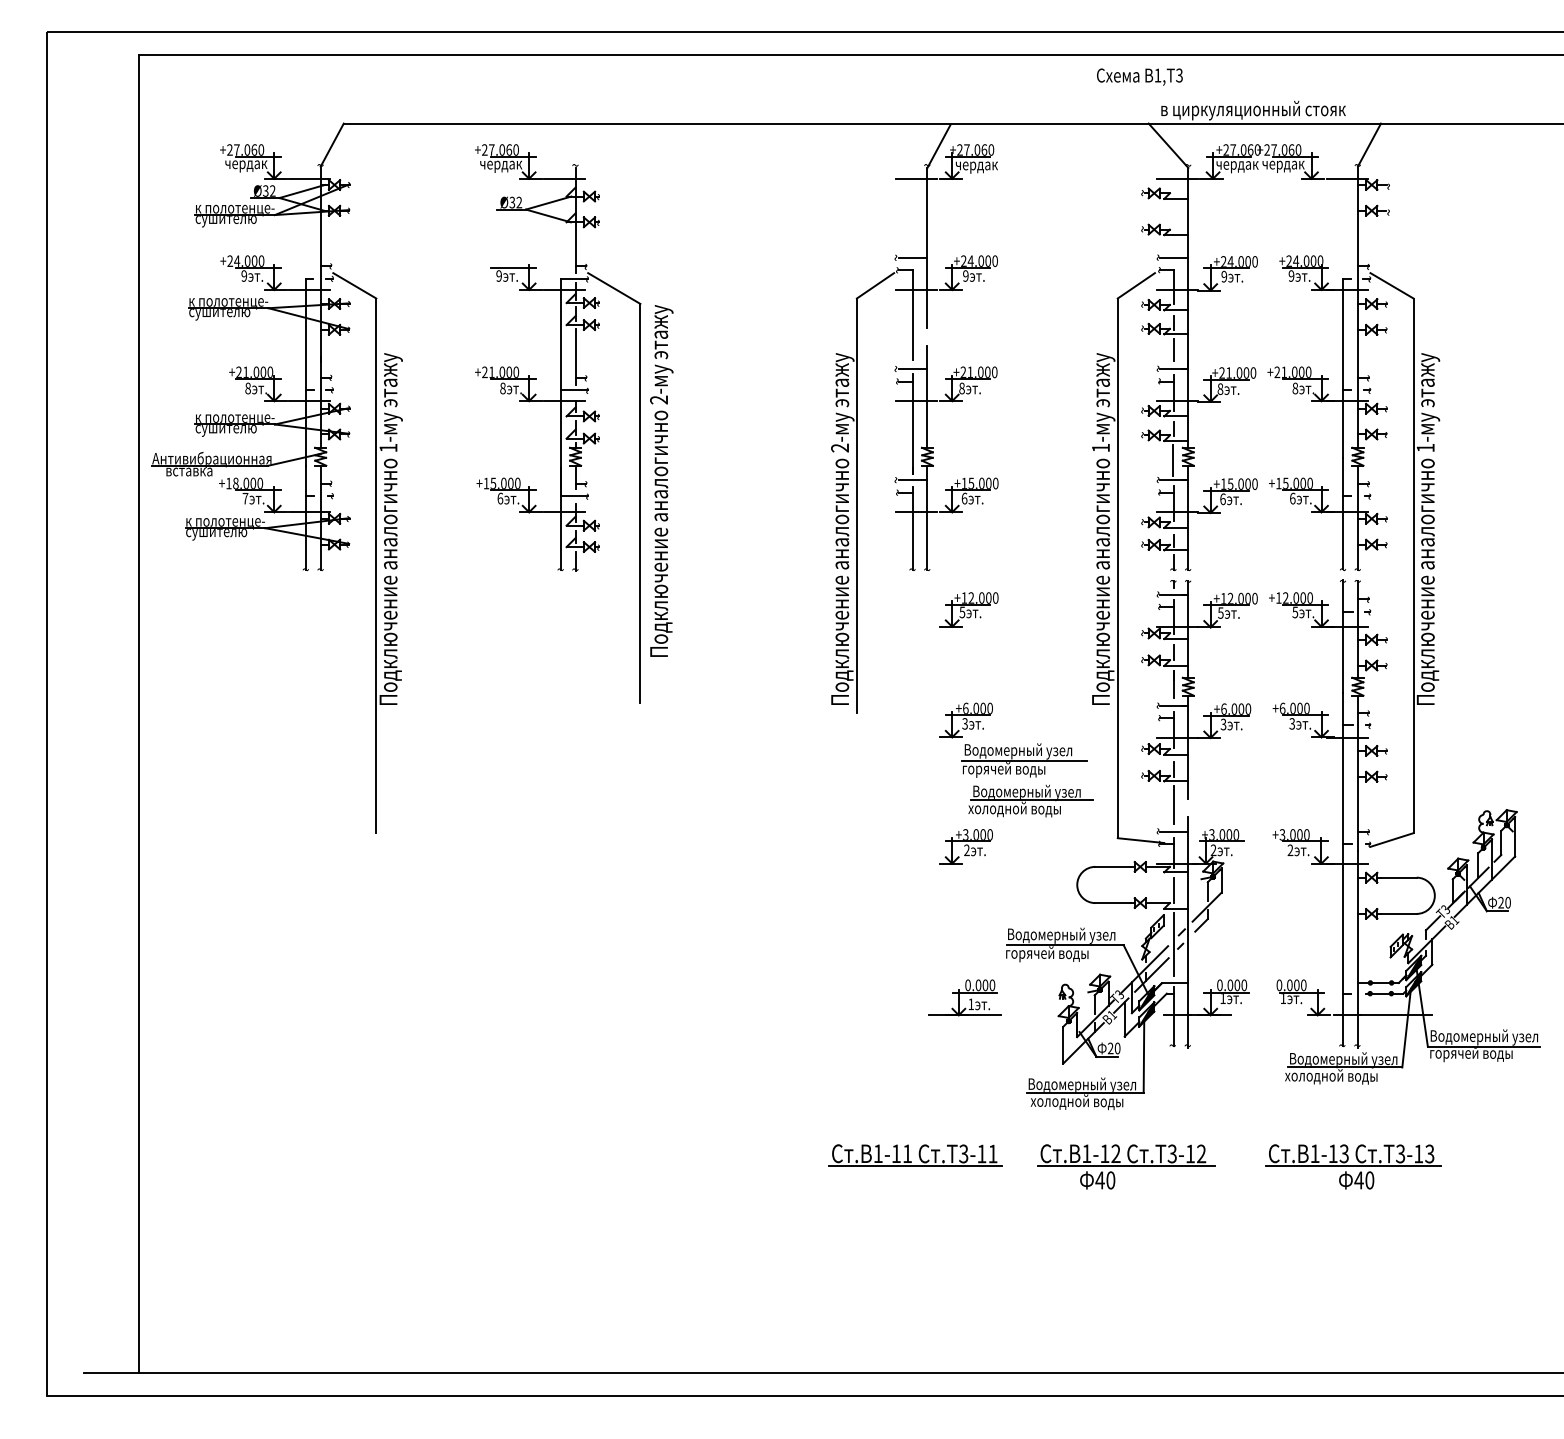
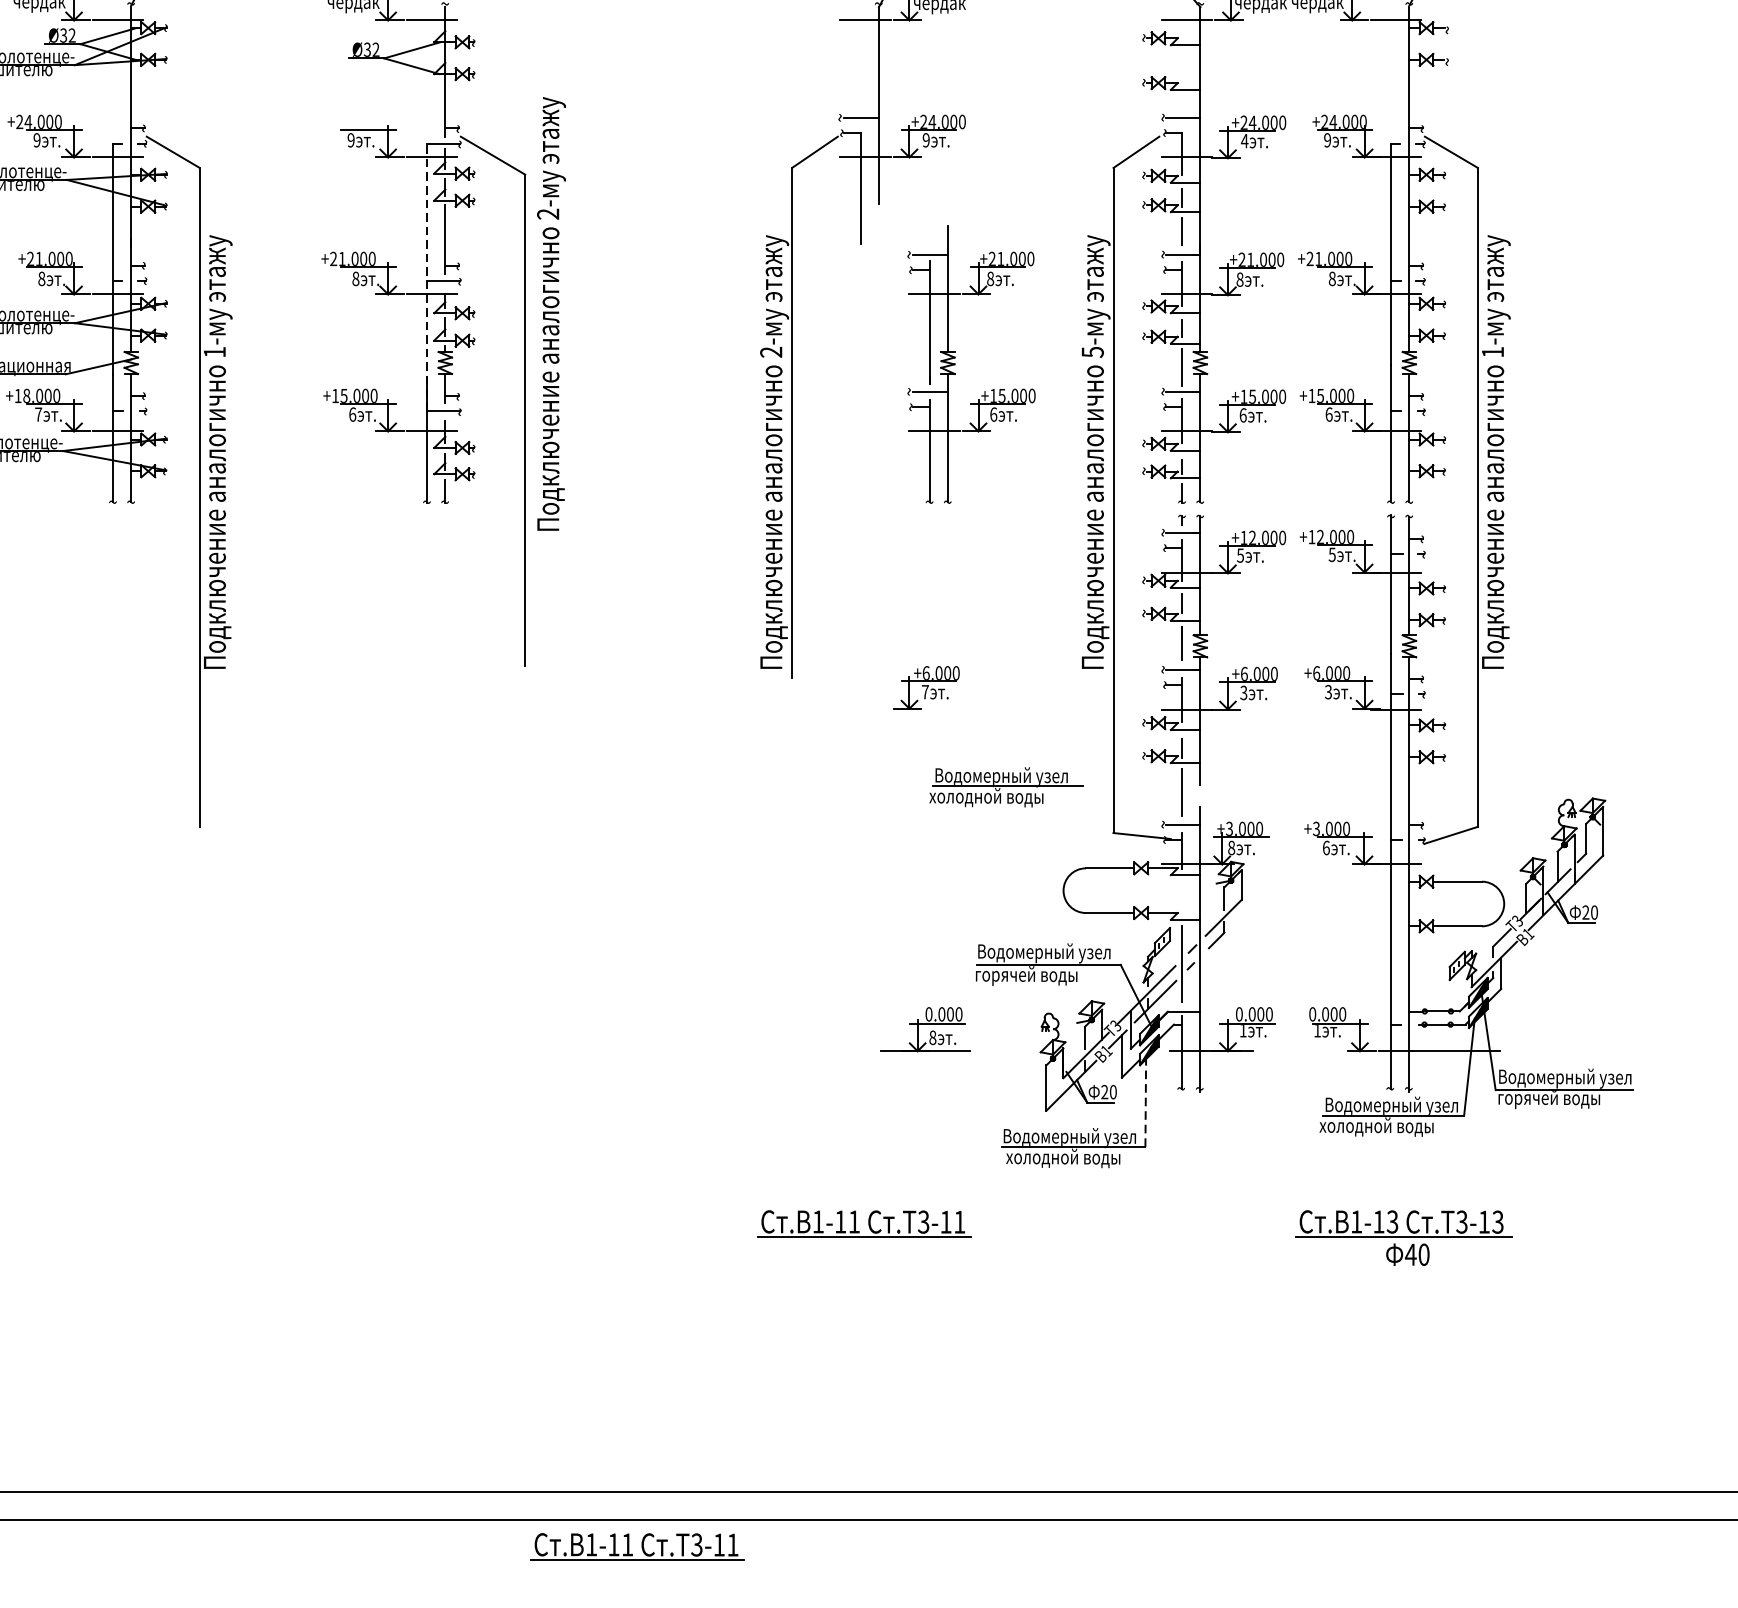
text: (1224, 276) -> (1245, 140), 9 -> 4
line: (560, 387) -> (426, 277), solid -> dashed
text: (1101, 447) -> (1093, 351), 1- -> 5-
part: (933, 457) -> (955, 363), moved
text: (661, 480) -> (551, 313), moved
part: (968, 609) -> (929, 551), removed
text: (964, 723) -> (924, 691), 3 -> 7
part: (1024, 760) -> (998, 737), removed
part: (965, 846) -> (925, 843), removed
text: (1213, 850) -> (1231, 848), 2 -> 8
text: (1290, 850) -> (1326, 848), 2 -> 6
line: (1173, 889) -> (1182, 896), removed
text: (971, 1004) -> (933, 1037), 1 -> 8
line: (1143, 1056) -> (1145, 1102), solid -> dashed
part: (1126, 1166) -> (1124, 1237), removed
part: (731, 1417) -> (637, 1546), added

